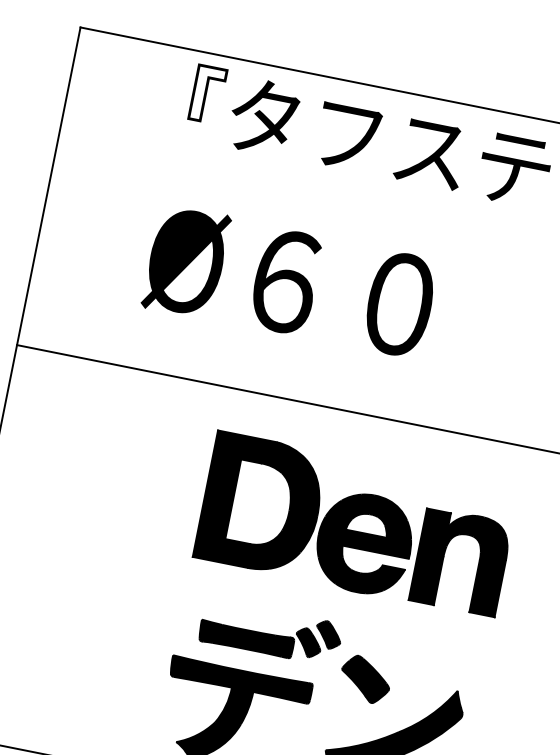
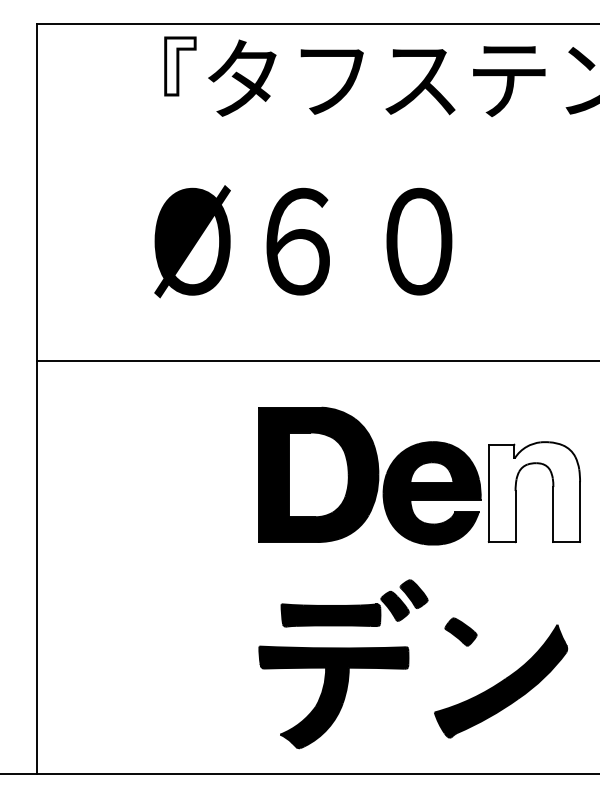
fill: (460, 562) -> (534, 492), removed
part: (365, 678) -> (460, 631), size x0.6

